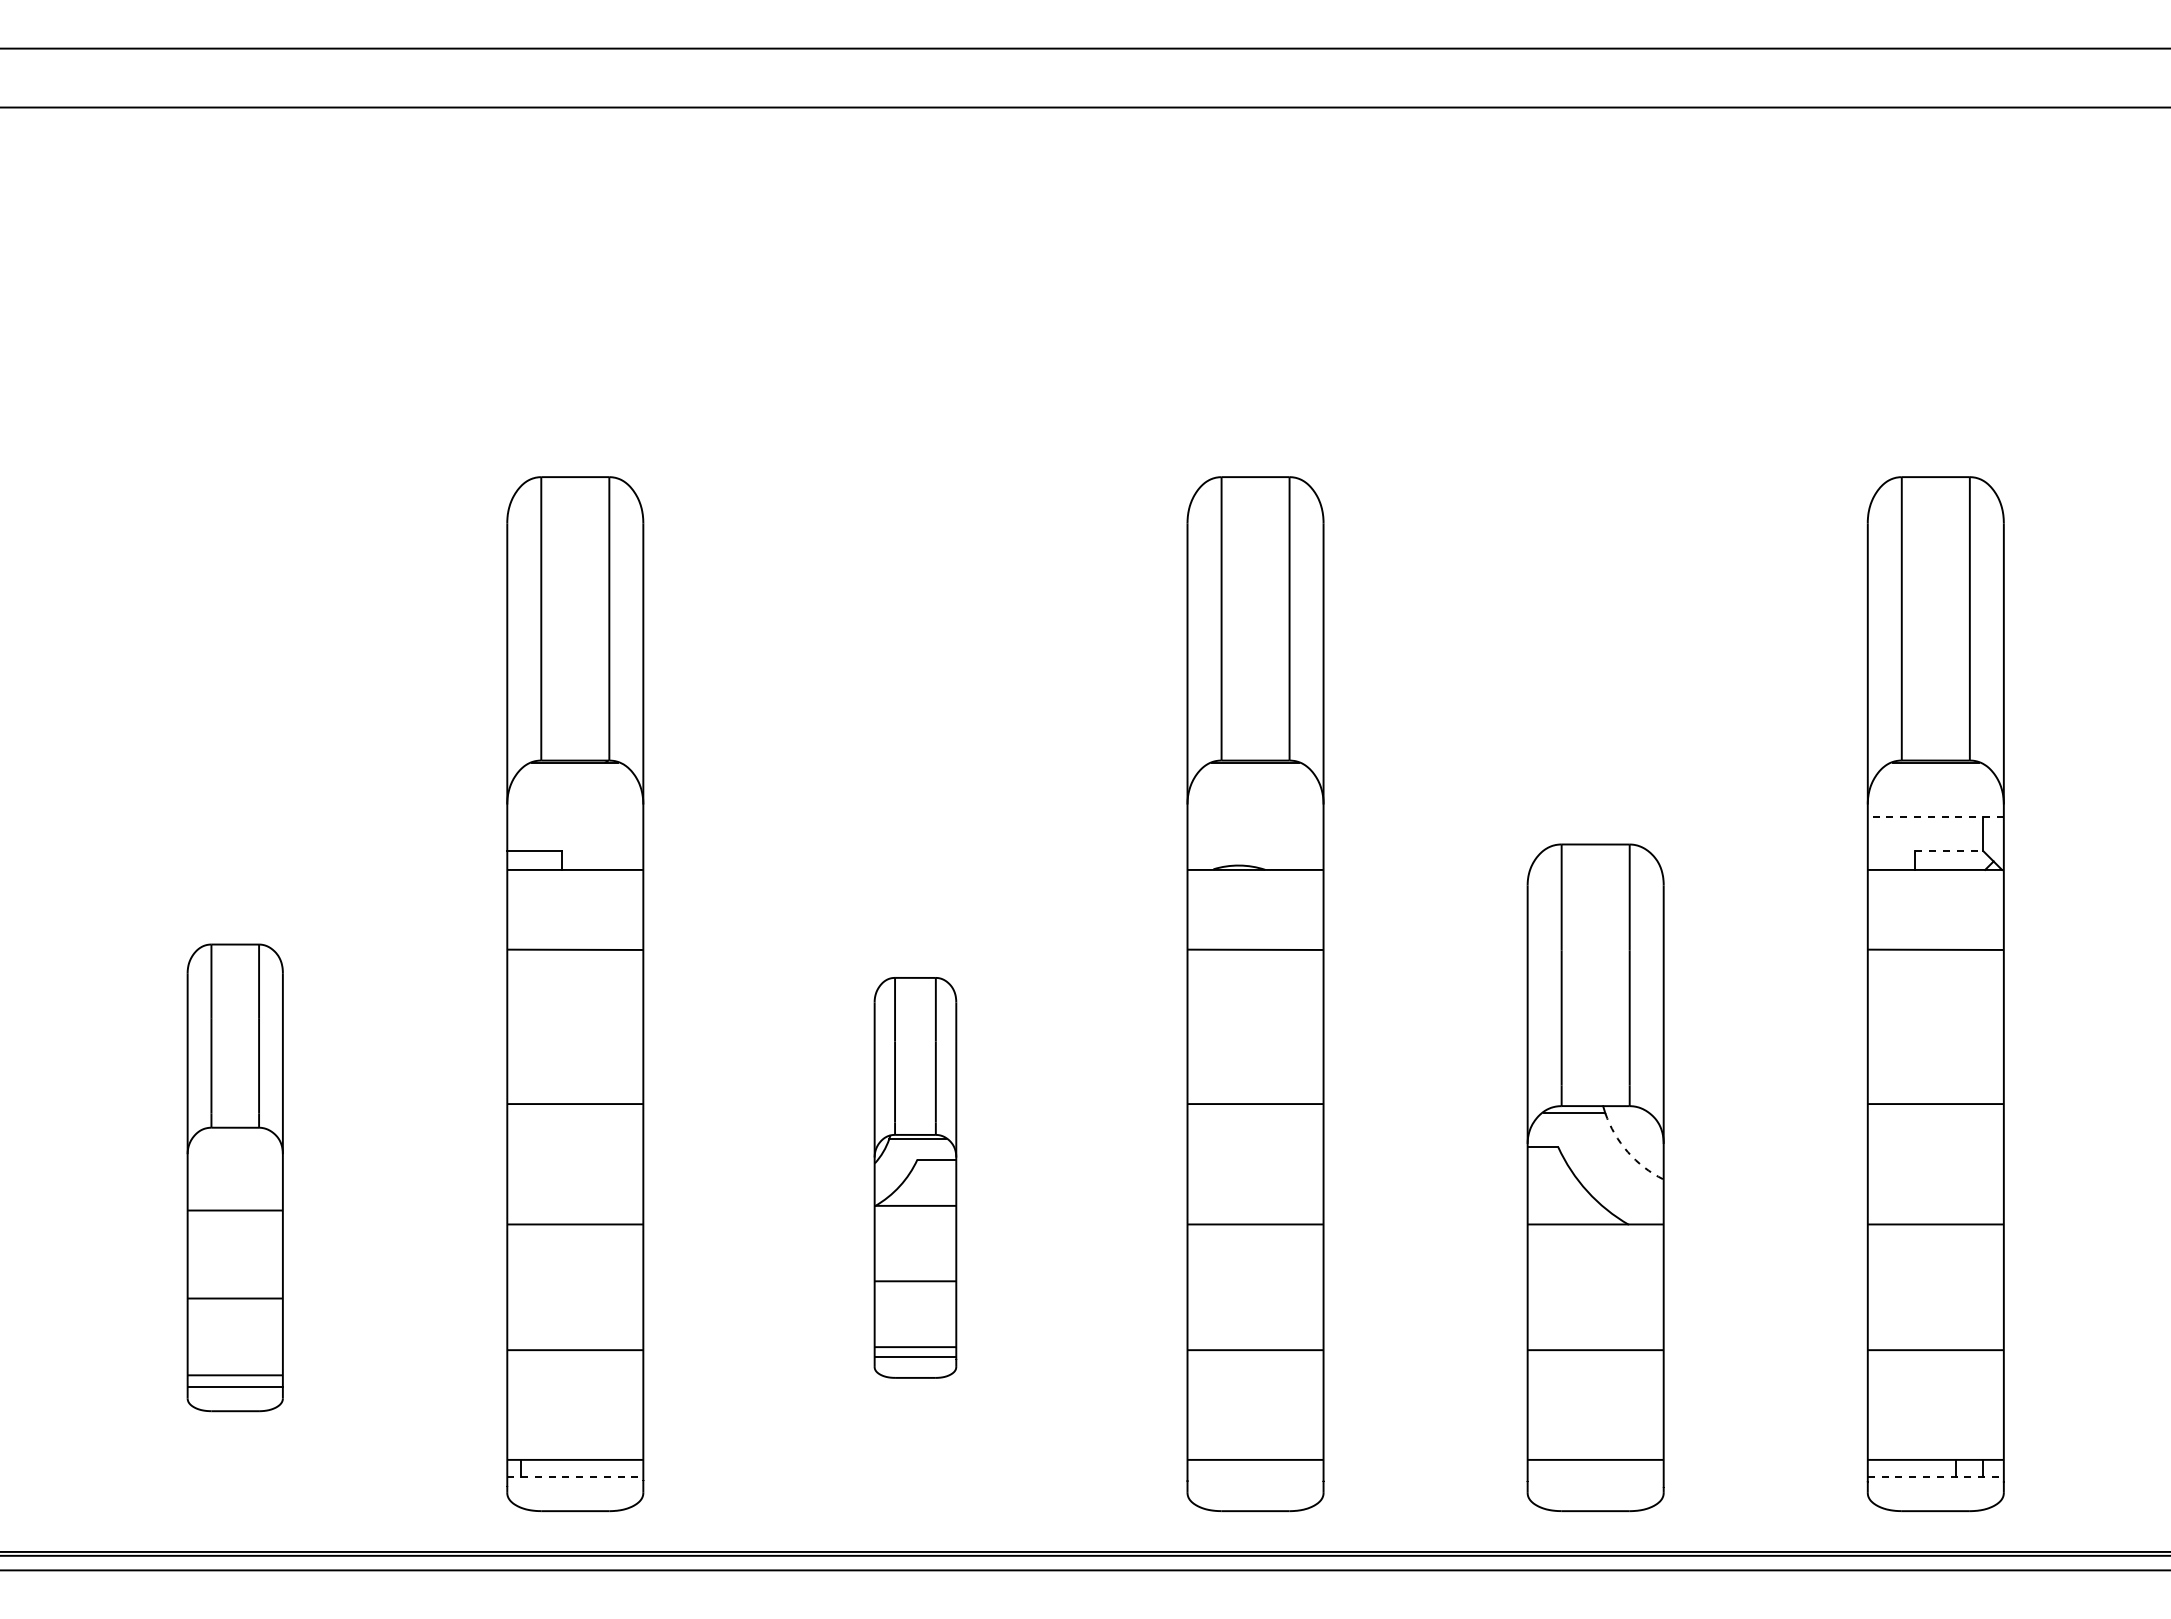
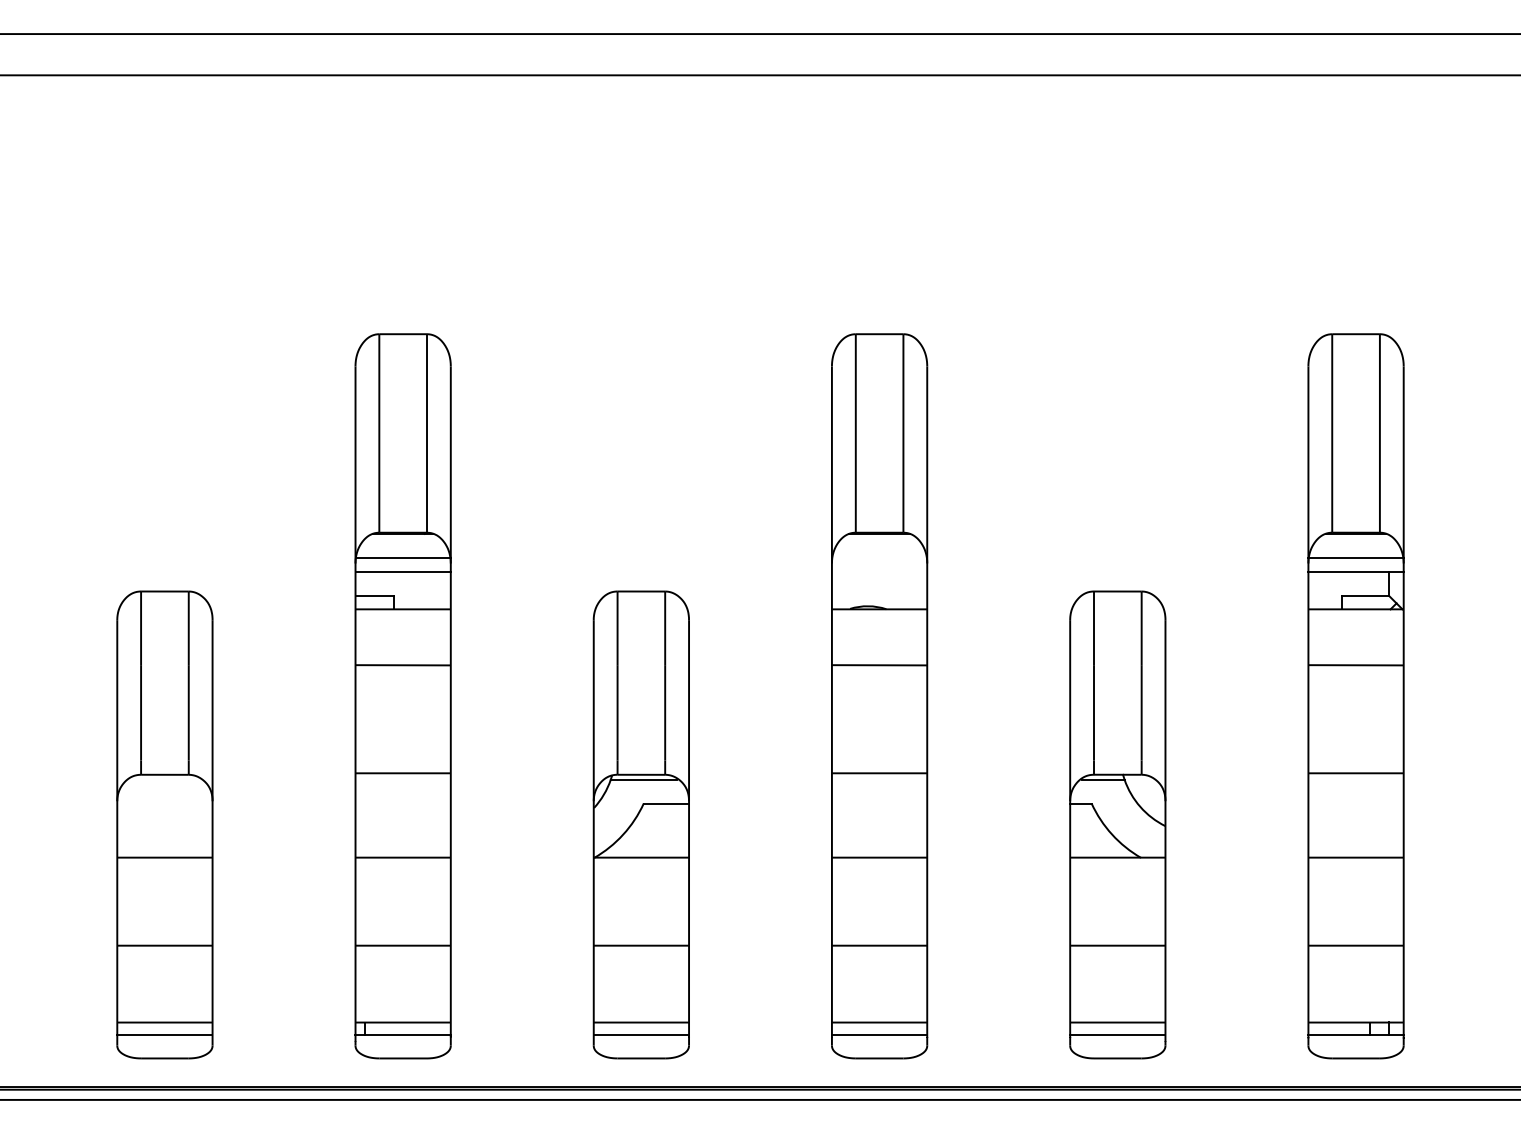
line: (575, 796) -> (403, 557), added
line: (1935, 796) -> (1355, 557), added
line: (575, 817) -> (403, 572), added
line: (1935, 817) -> (1355, 572), dashed -> solid
line: (1949, 851) -> (1365, 596), dashed -> solid
arc: (1627, 1152) -> (1140, 807), dashed -> solid
part: (235, 1177) -> (165, 824), size x1.43
part: (915, 1177) -> (641, 824), size x1.67
line: (575, 1477) -> (403, 1034), dashed -> solid
line: (1255, 1477) -> (879, 1034), added
line: (1595, 1477) -> (1117, 1034), added
line: (1935, 1477) -> (1355, 1034), dashed -> solid

